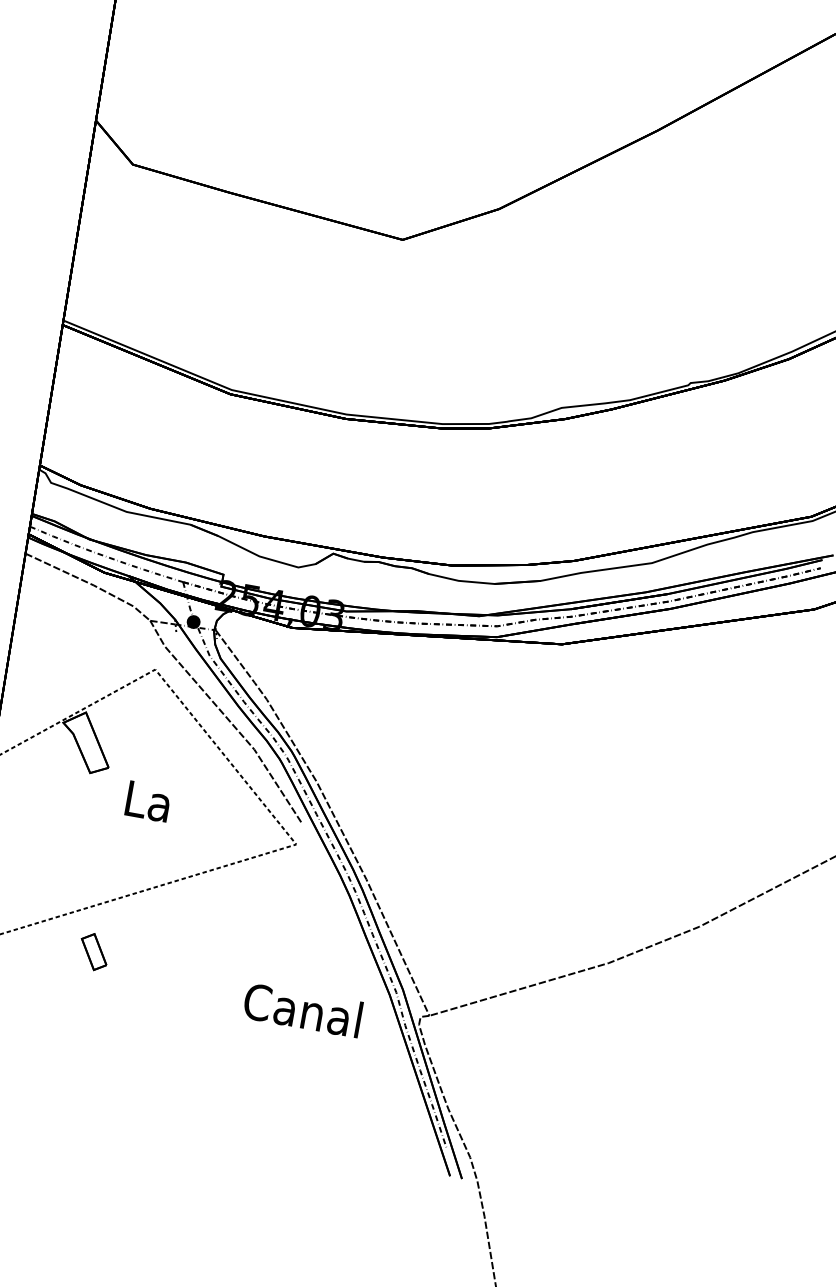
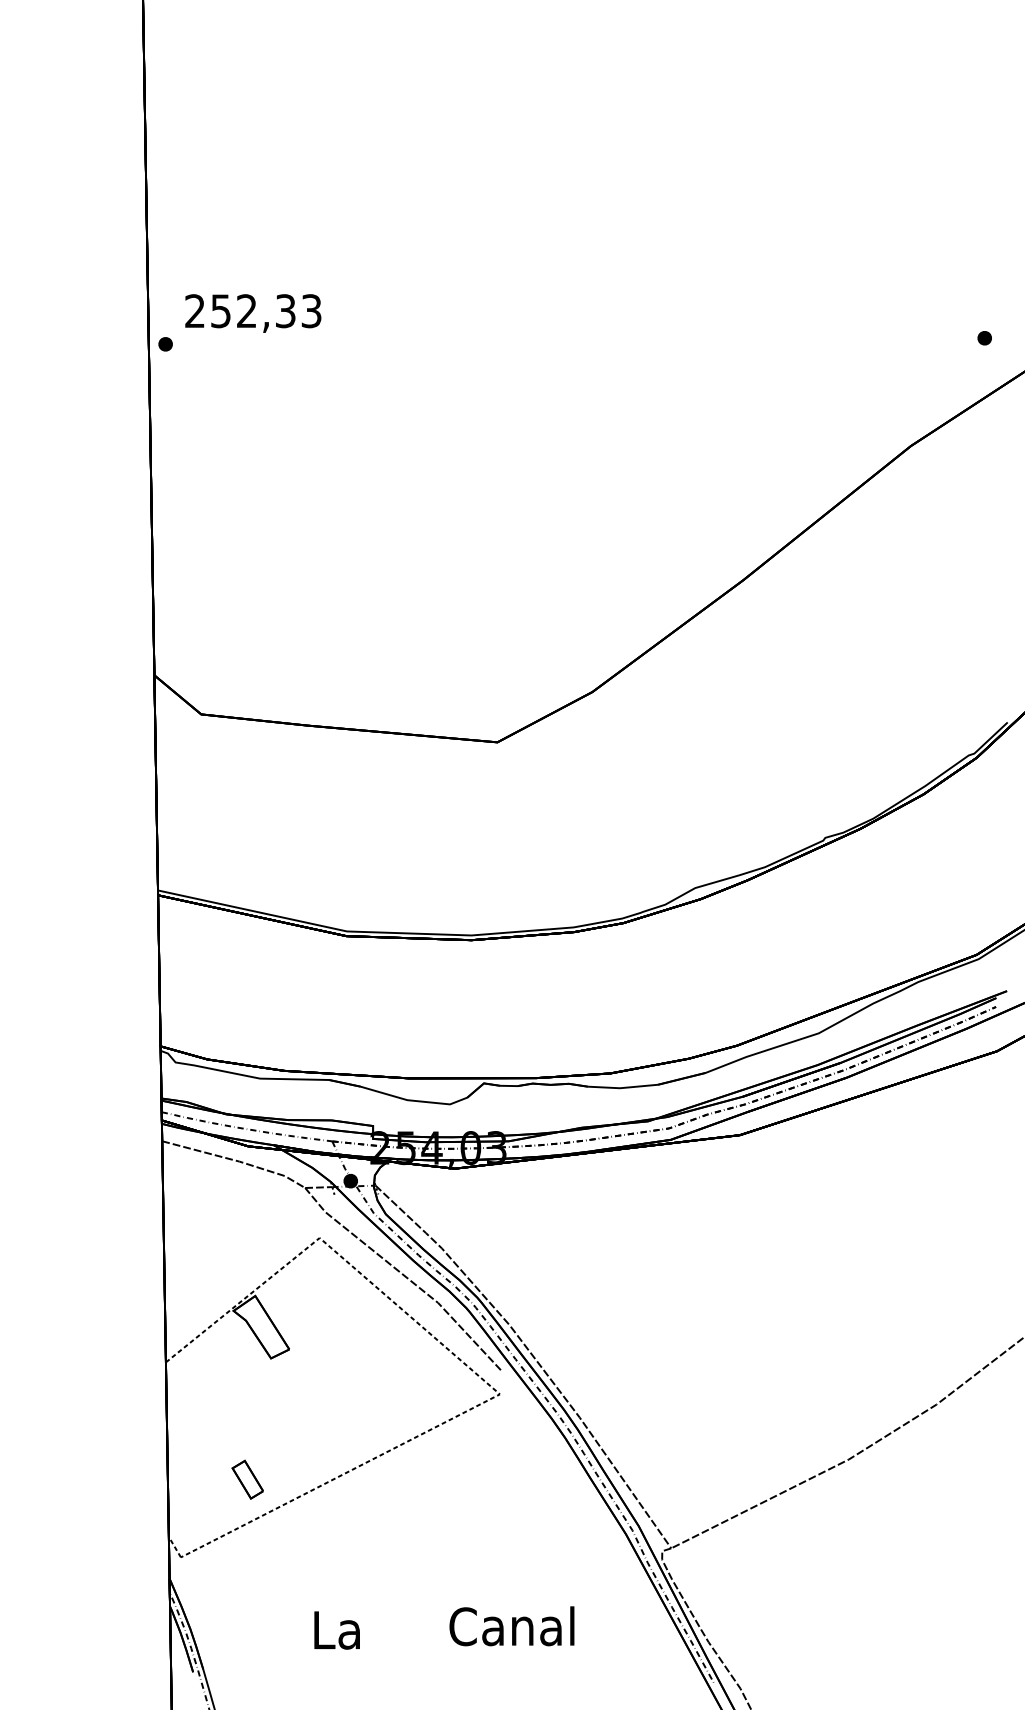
text: (147, 801) -> (336, 1630), moved
part: (93, 951) -> (247, 1479), moved
text: (302, 1010) -> (511, 1626), moved

